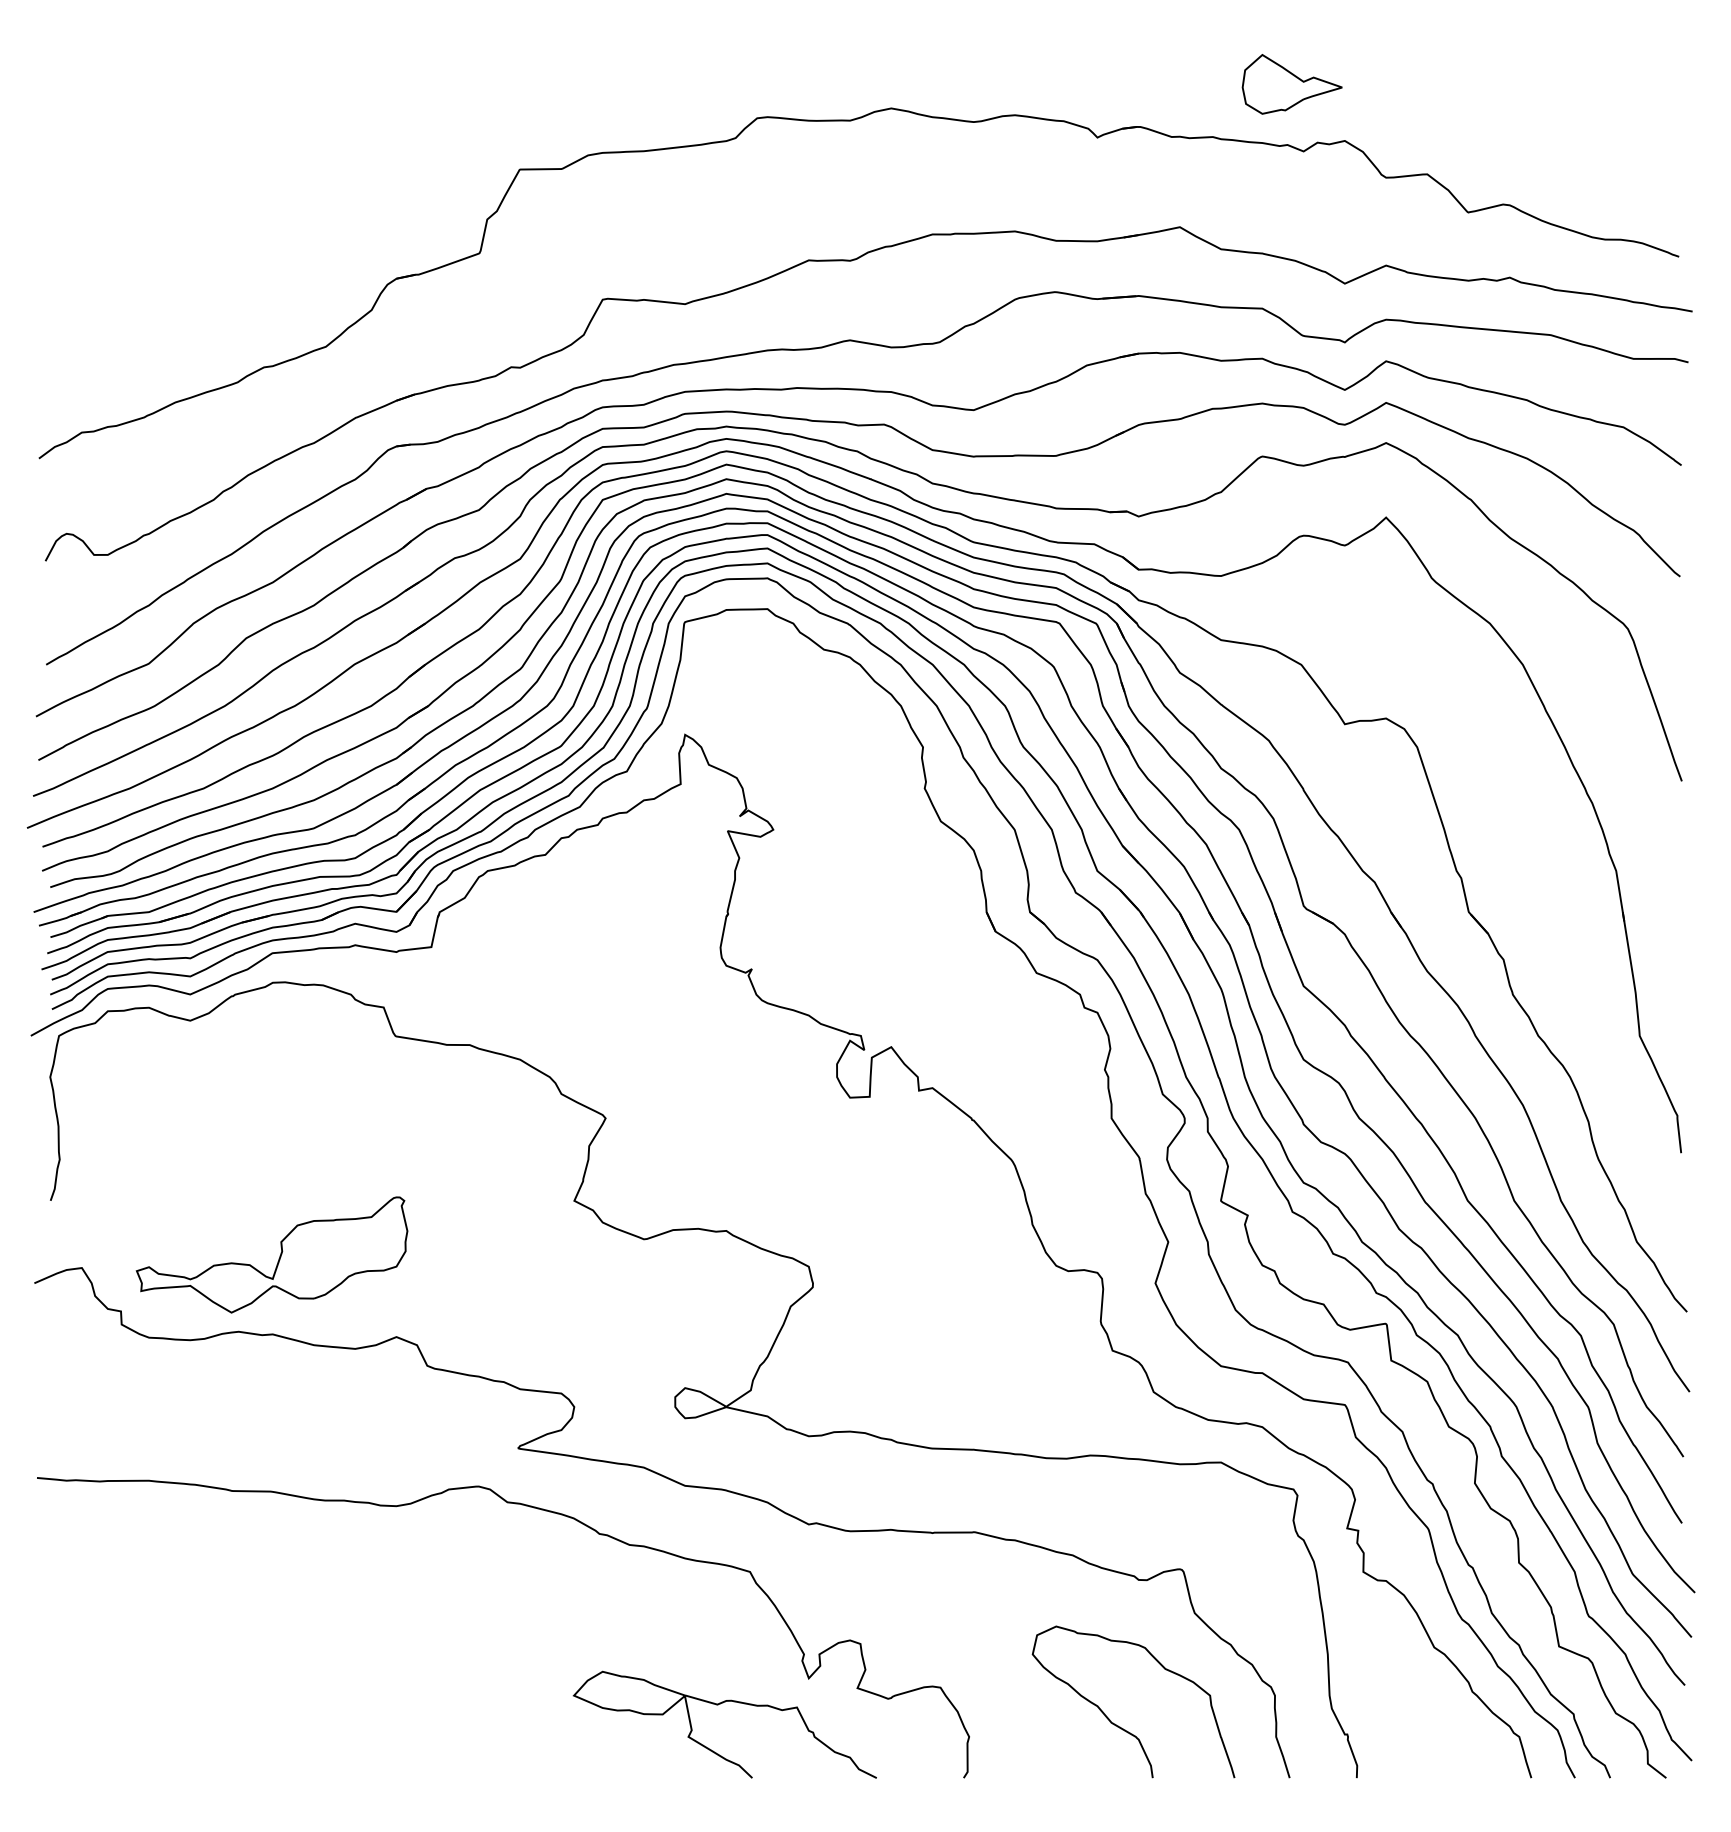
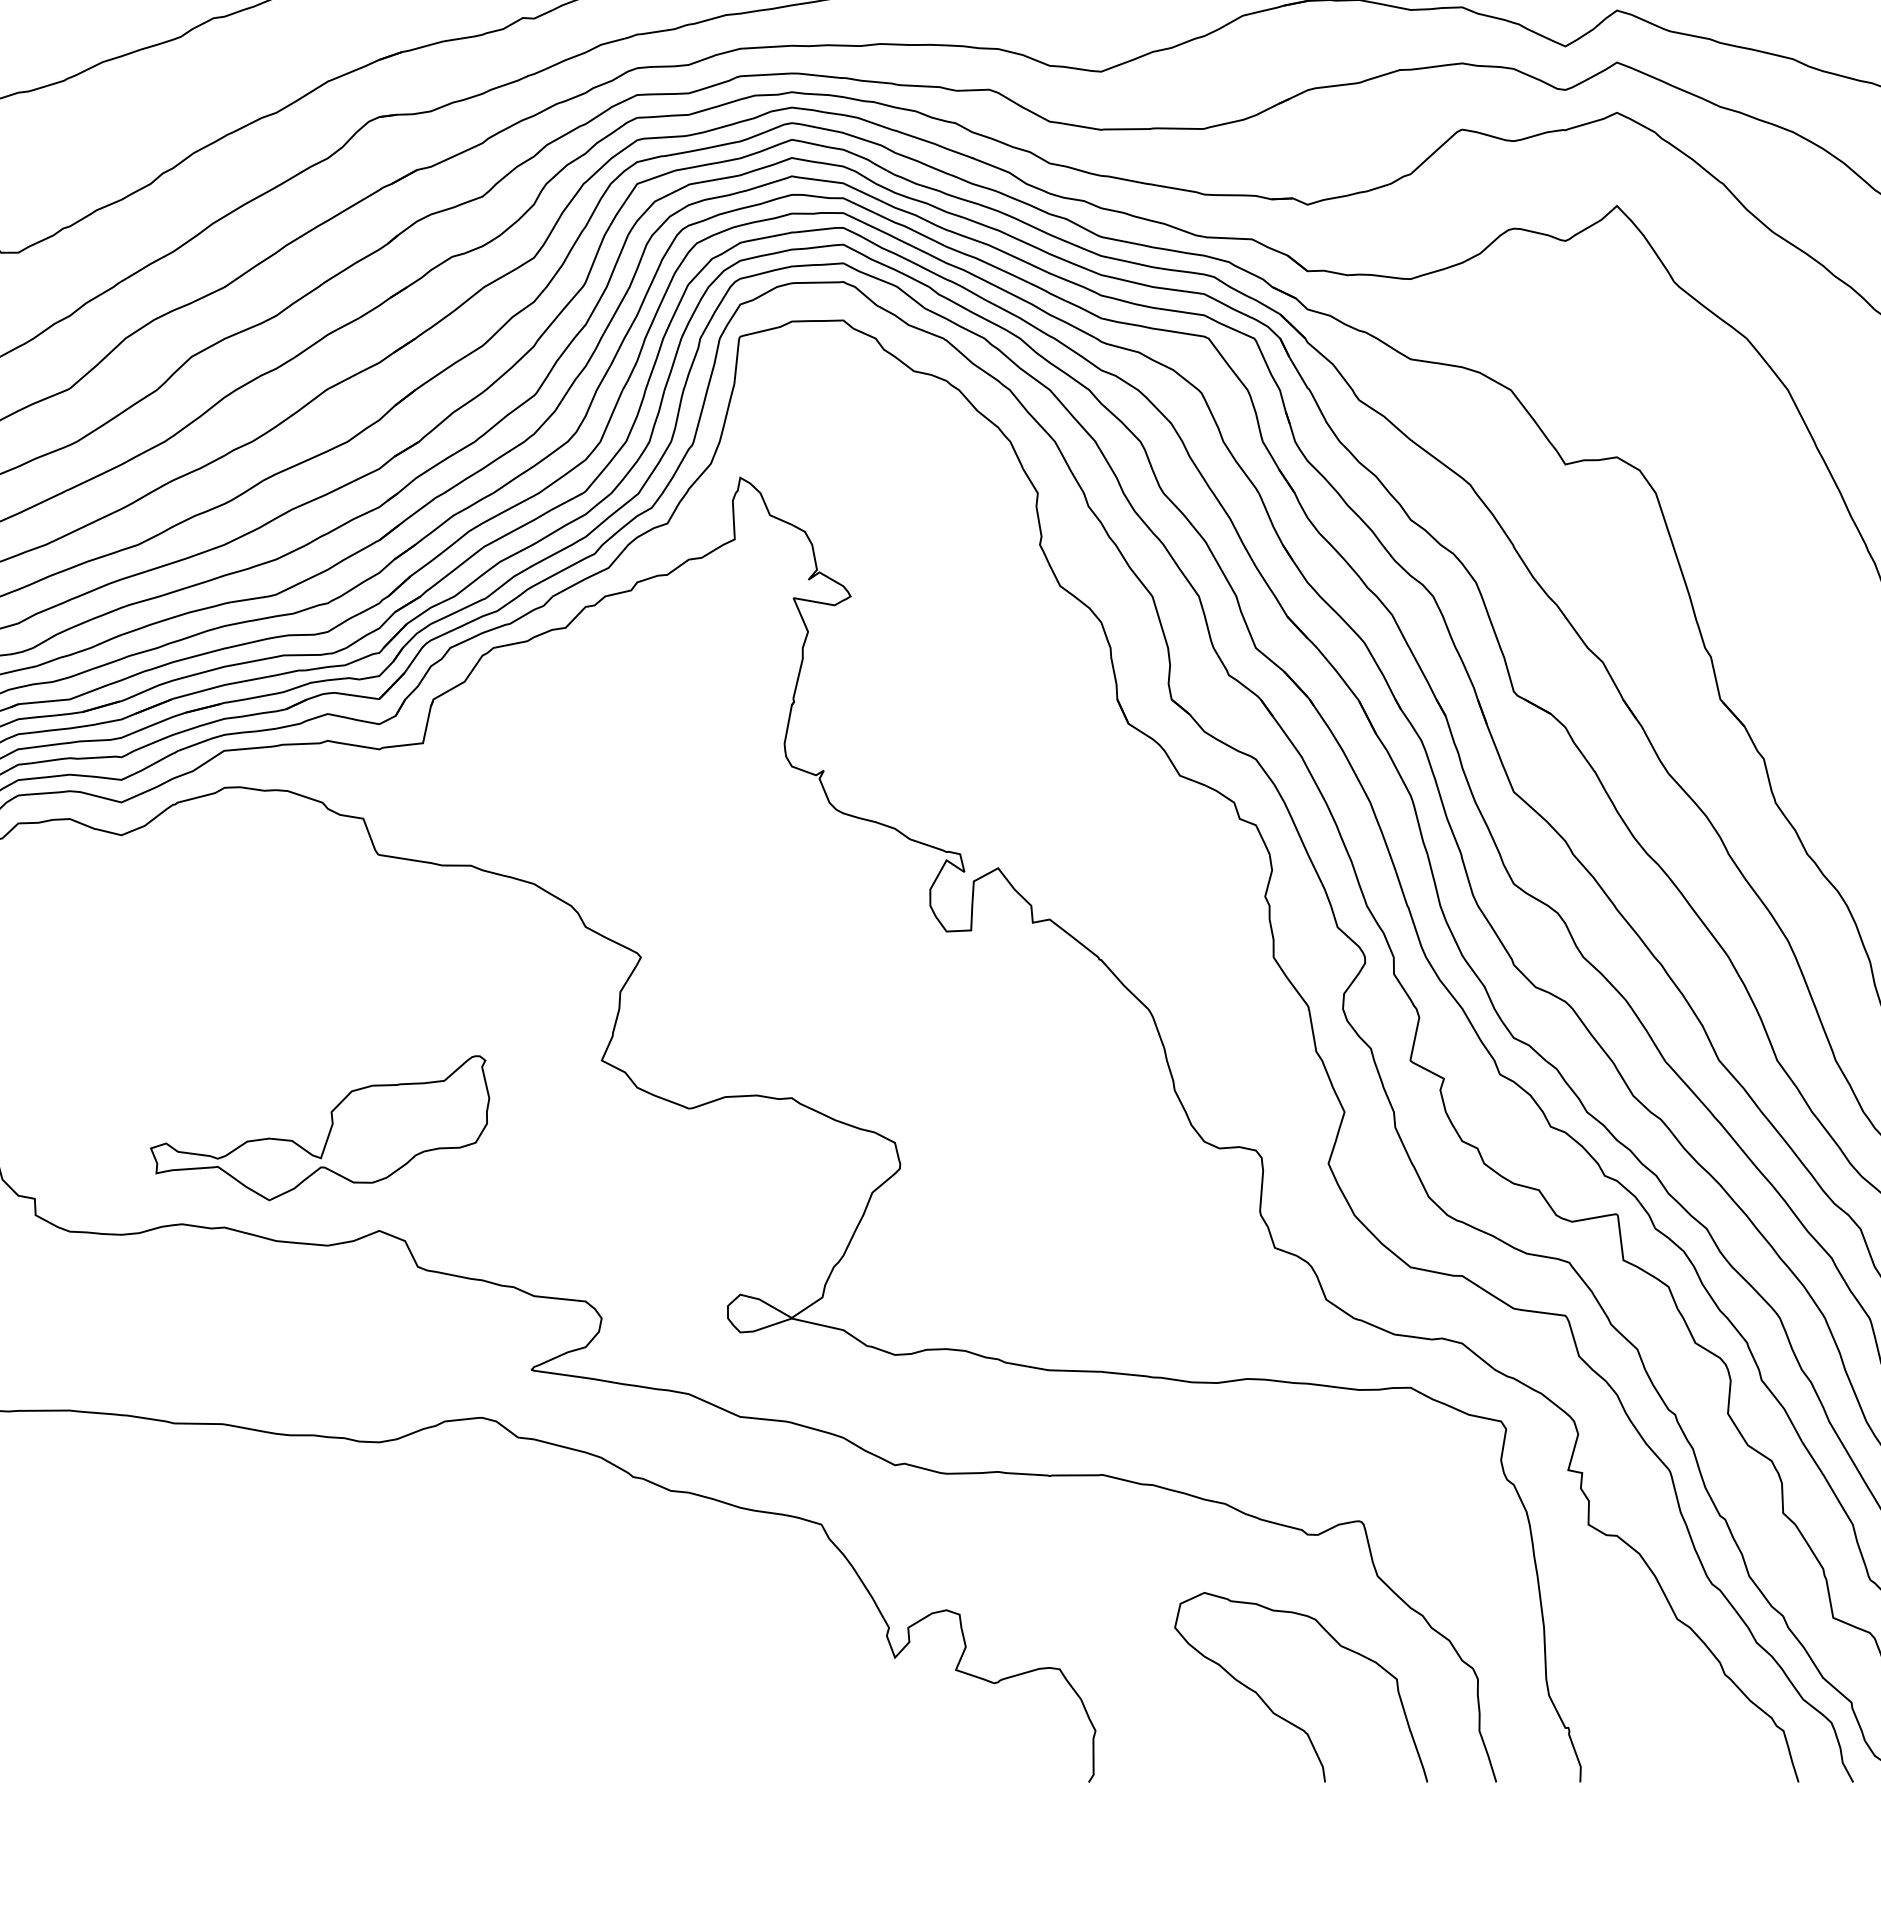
part: (279, 1255) -> (329, 1128), moved
curve: (718, 1705) -> (782, 1691), removed

